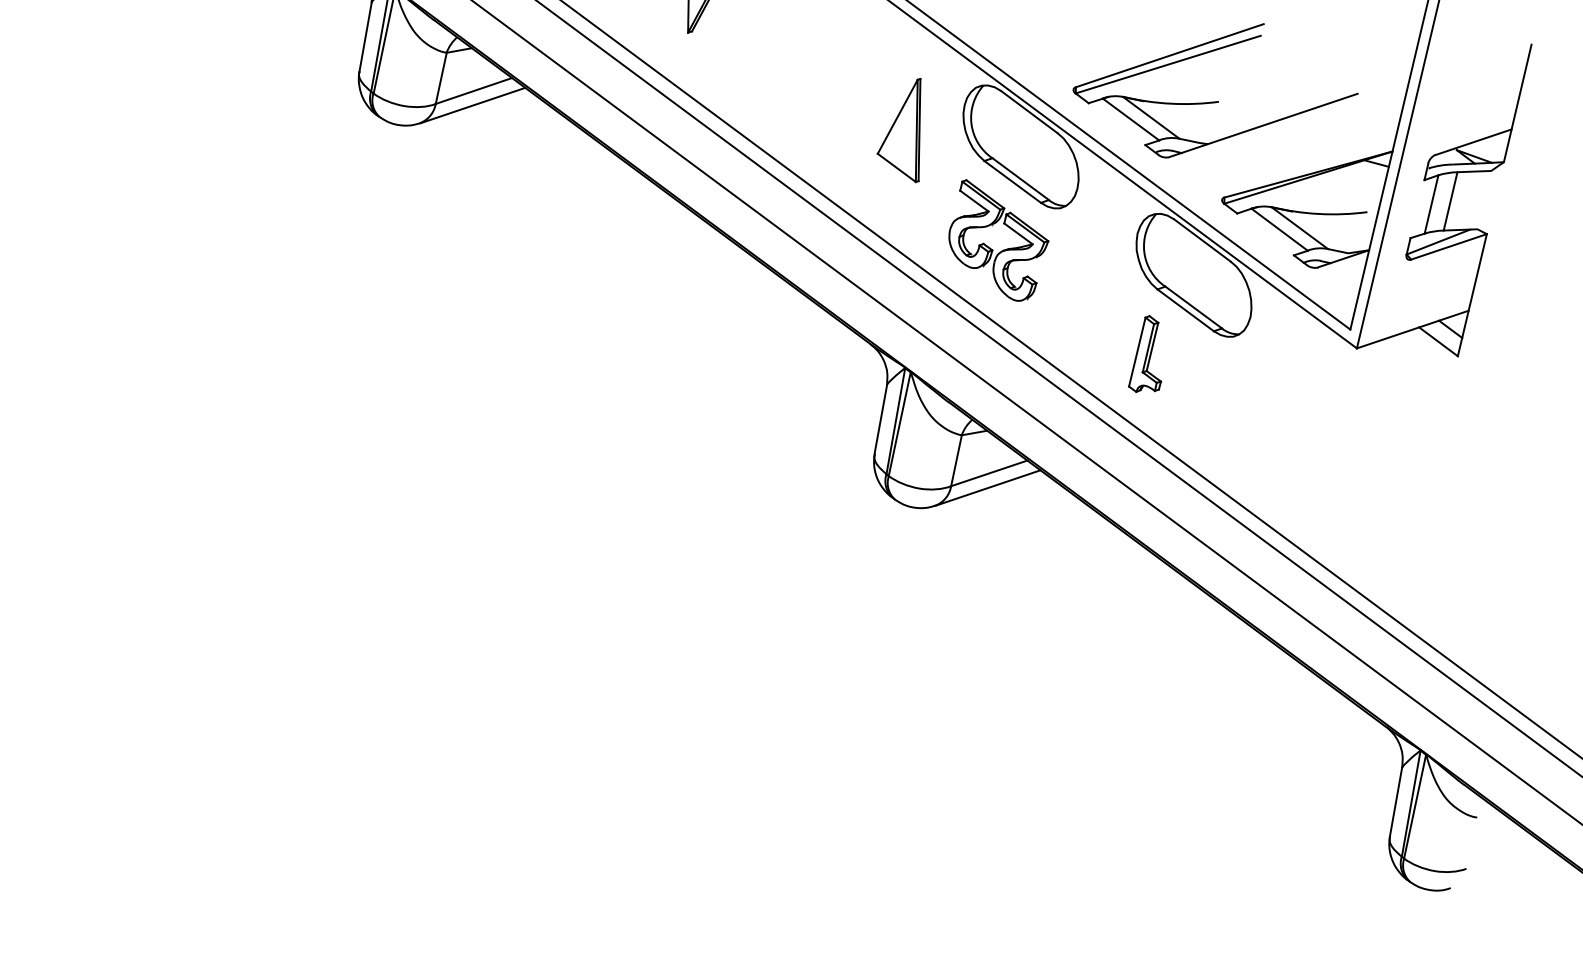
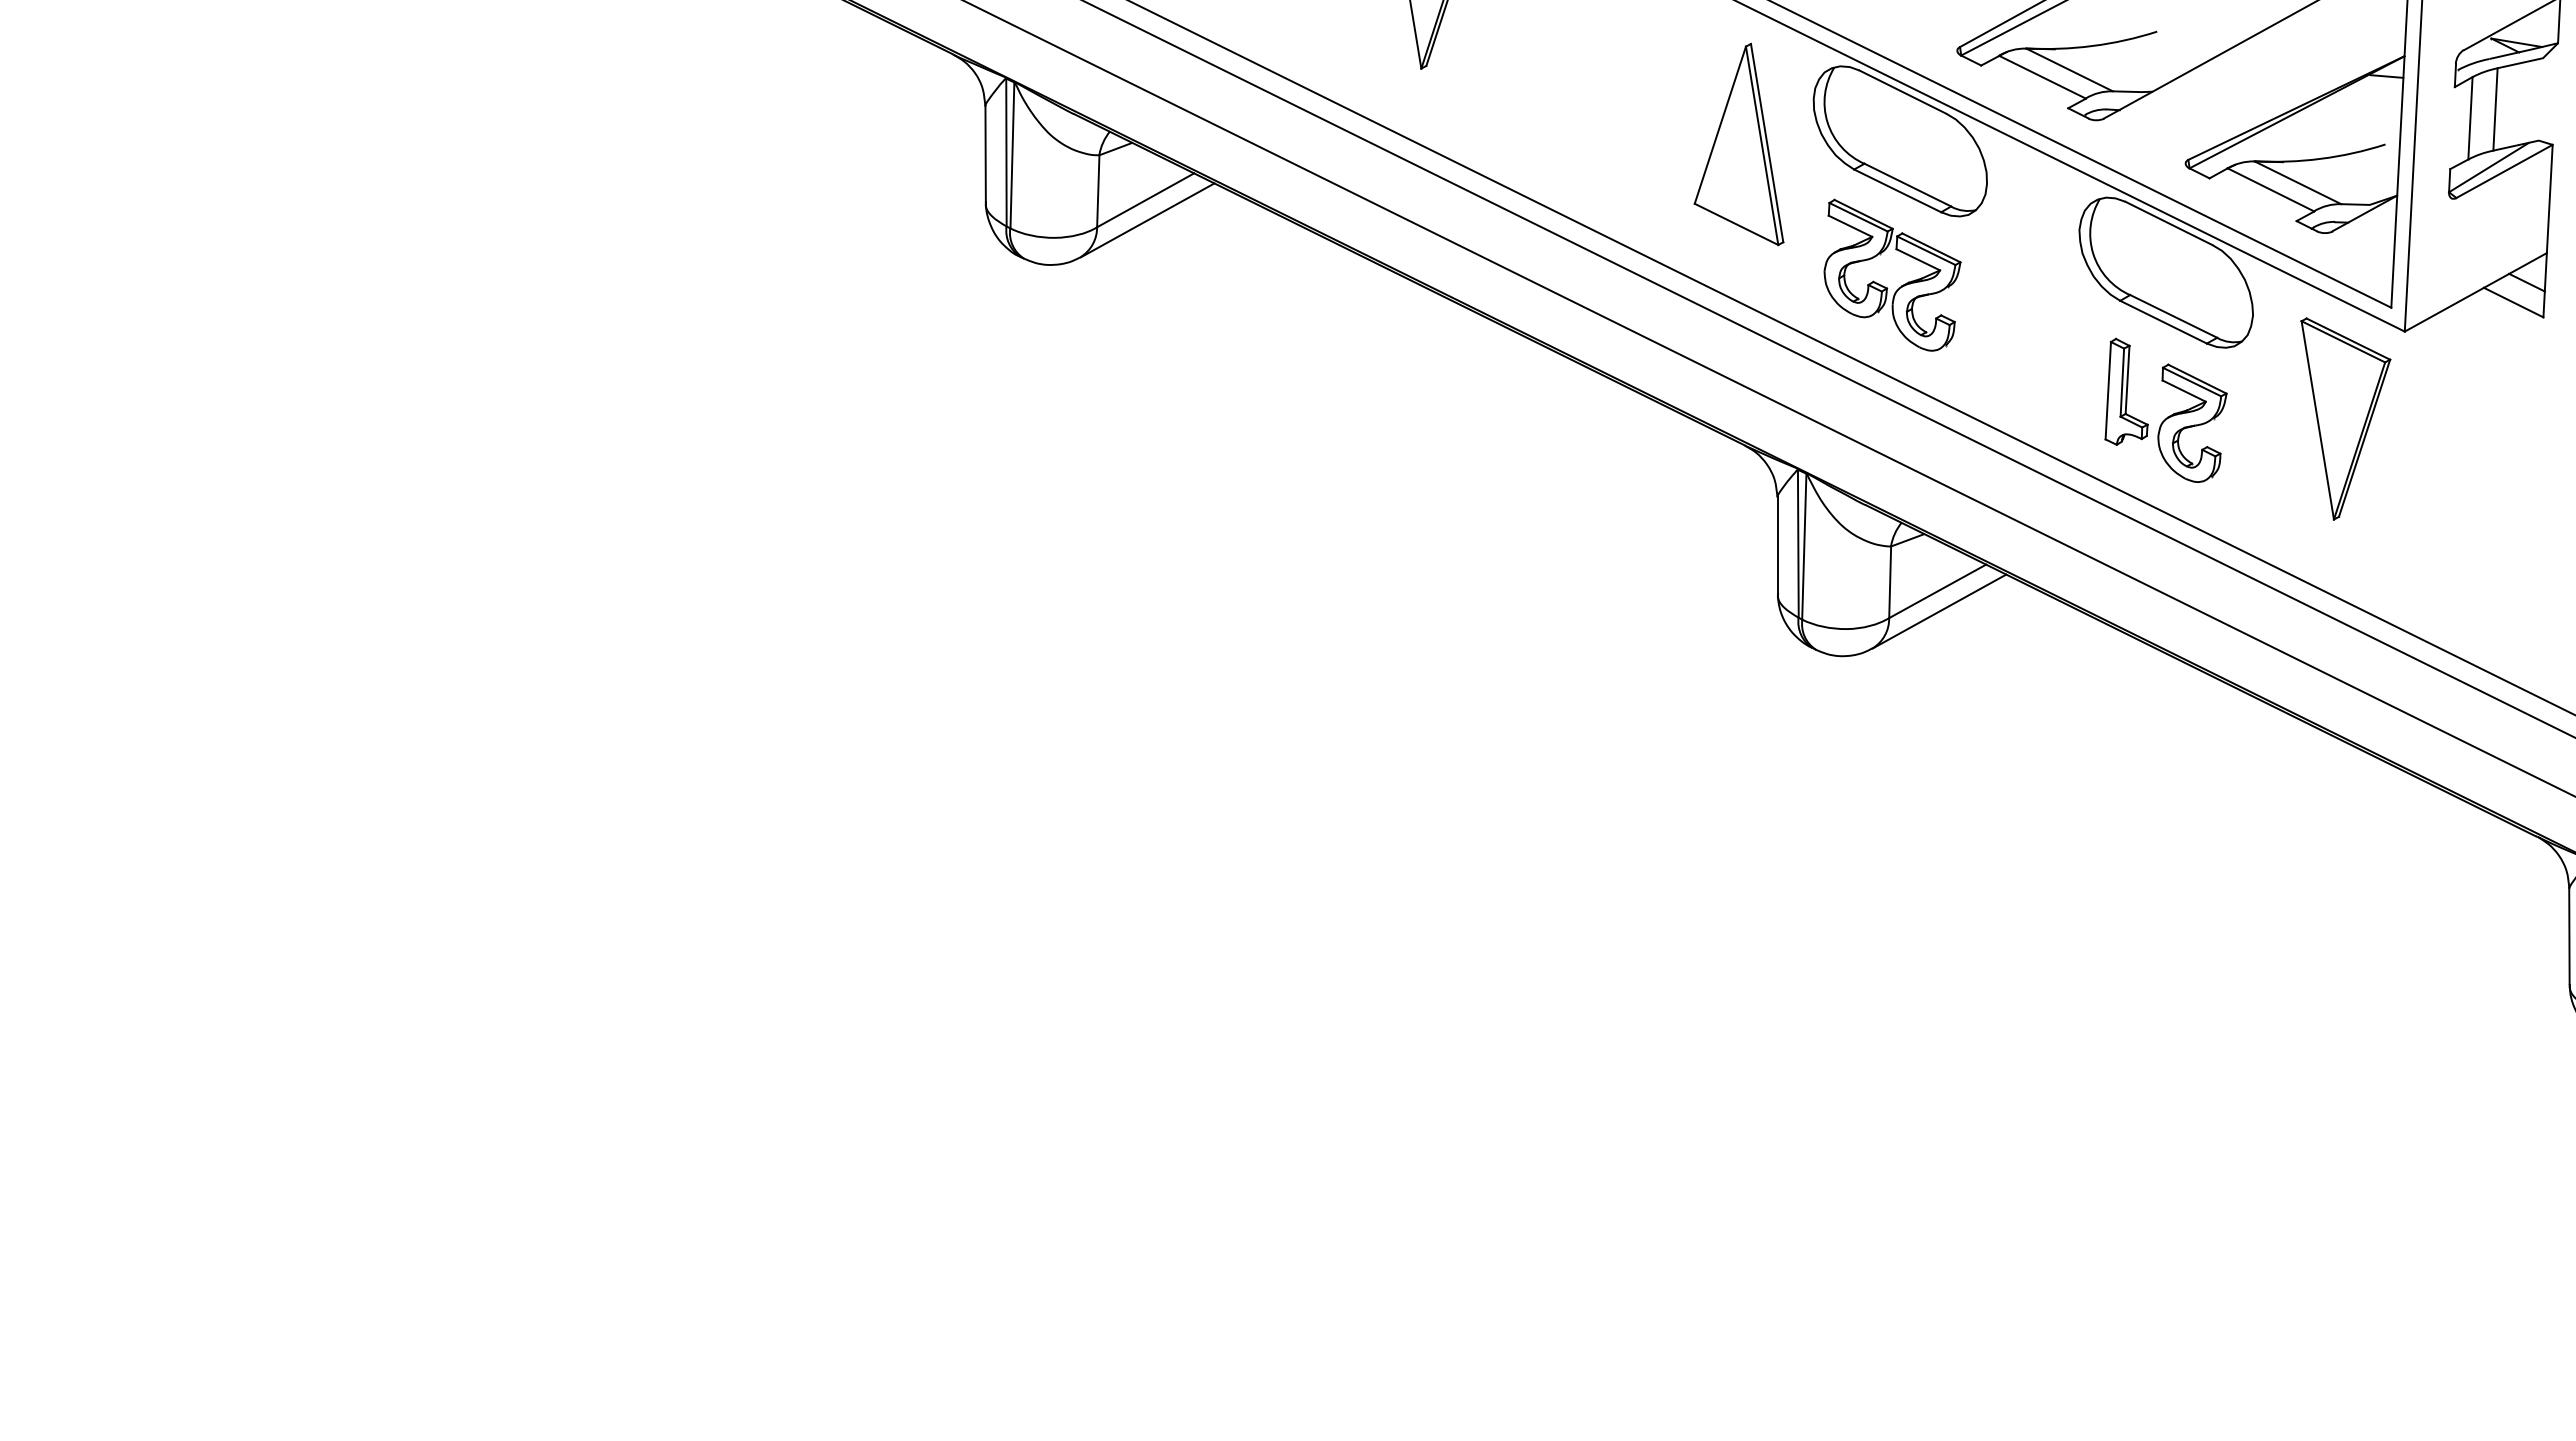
part: (904, 128) -> (1738, 144), size x1.43
part: (1193, 385) -> (2192, 422), added
part: (1303, 402) -> (2345, 418), added

